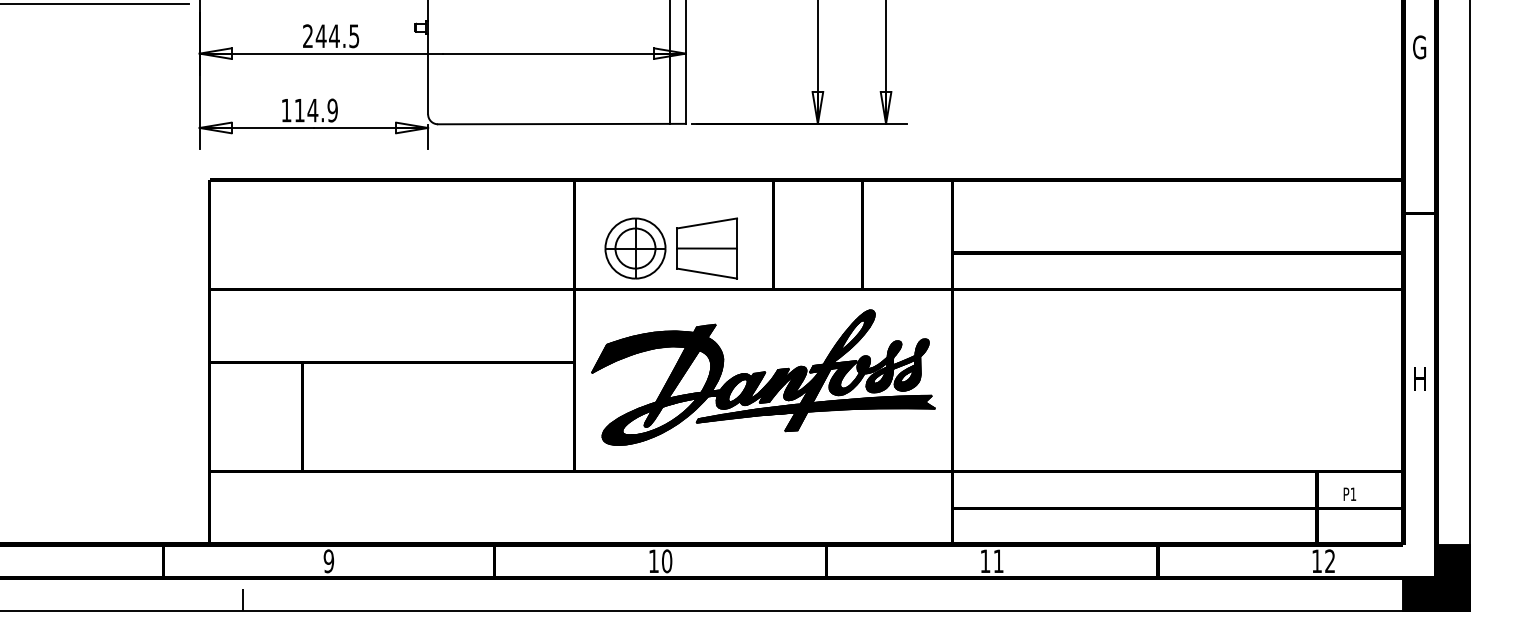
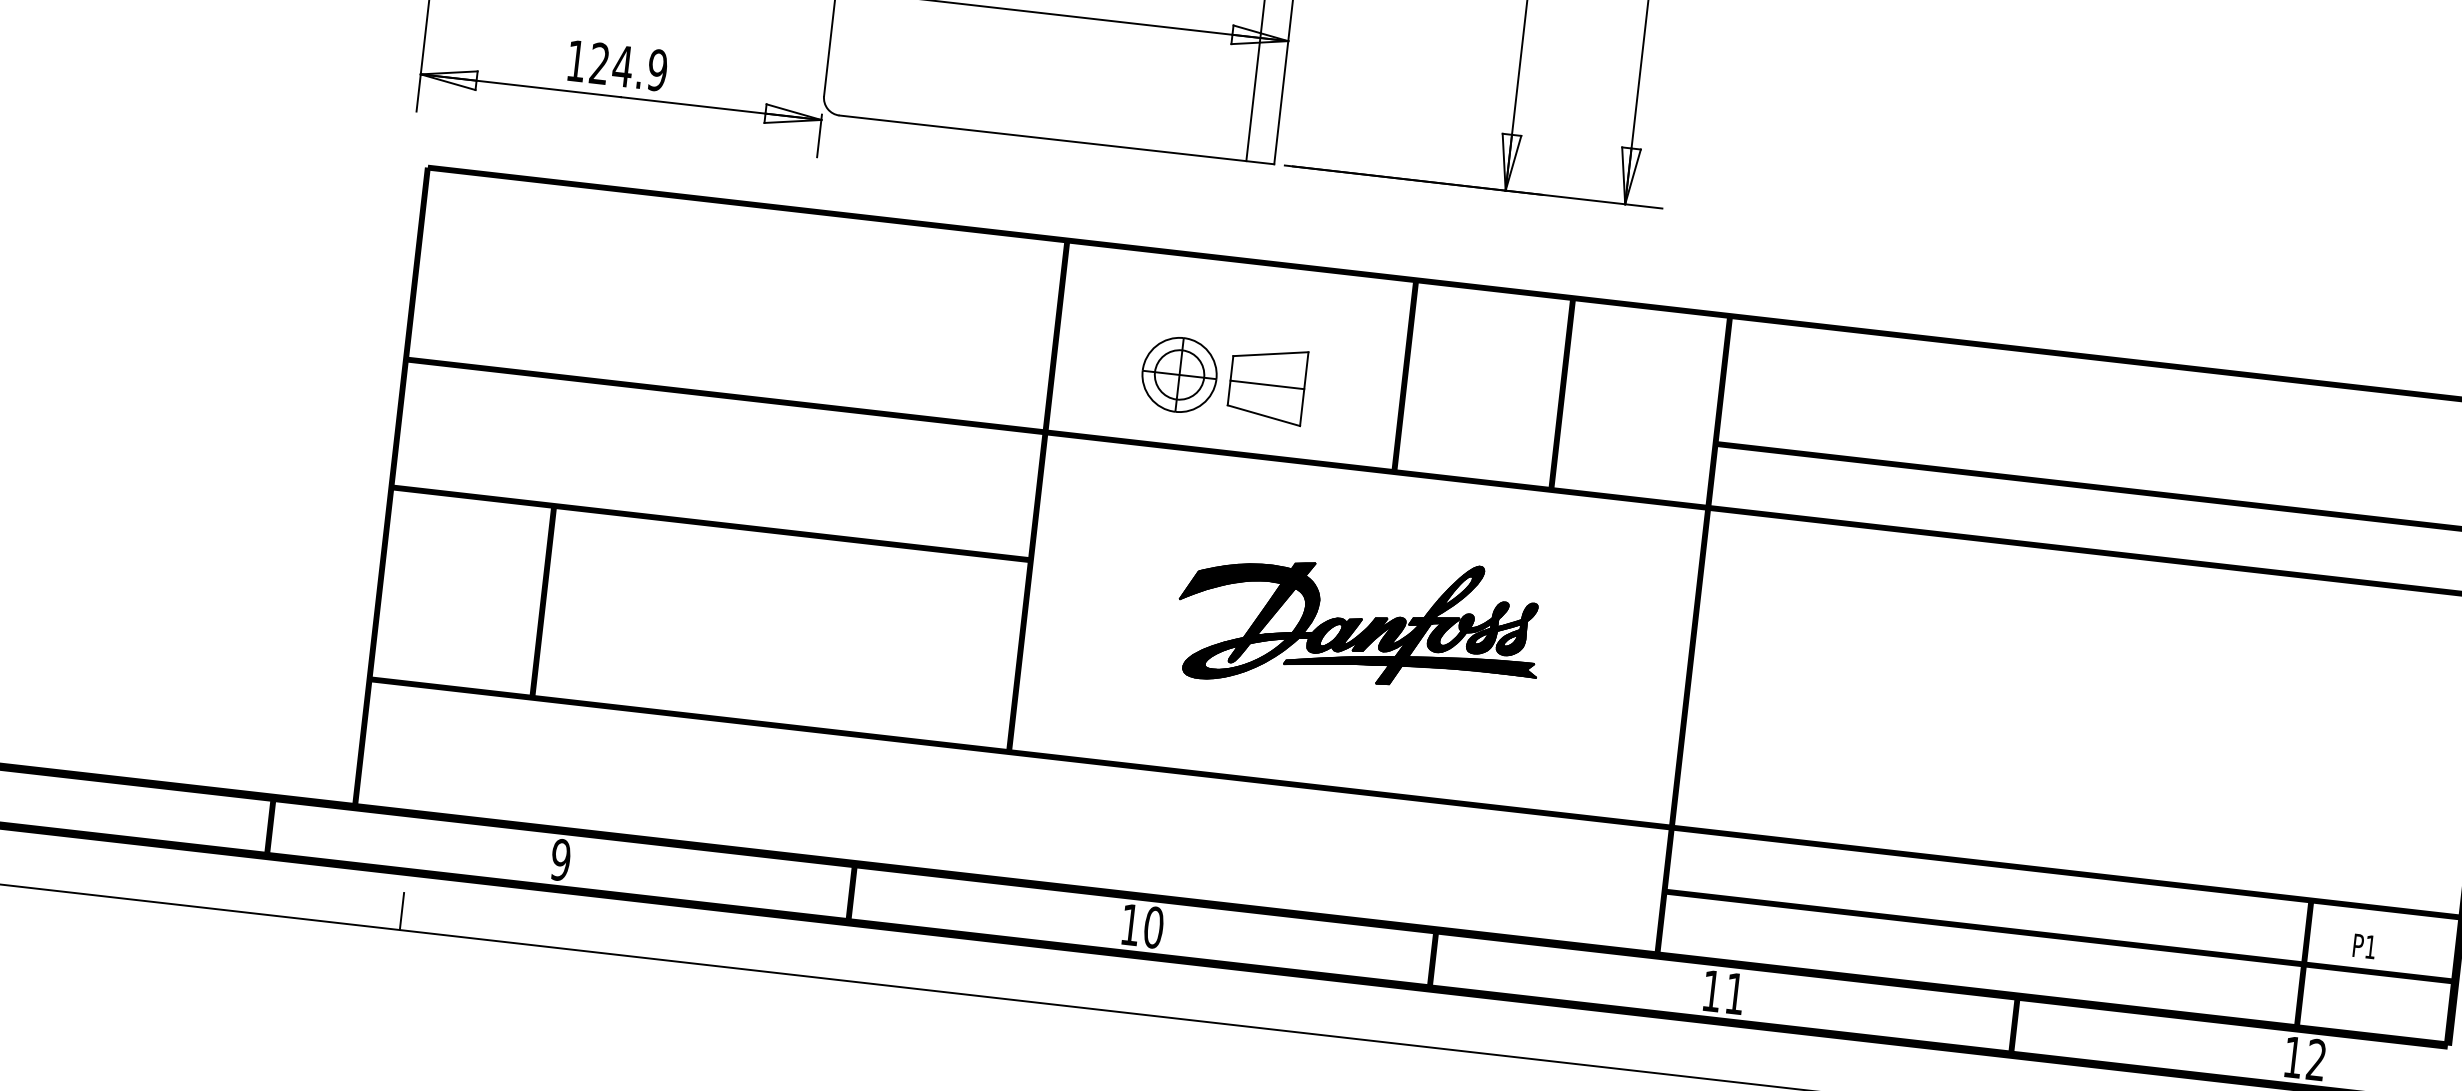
text: (299, 110) -> (599, 63), 114.9 -> 124.9
part: (670, 248) -> (1222, 379), size x0.7
part: (763, 377) -> (1359, 624), size x0.6

